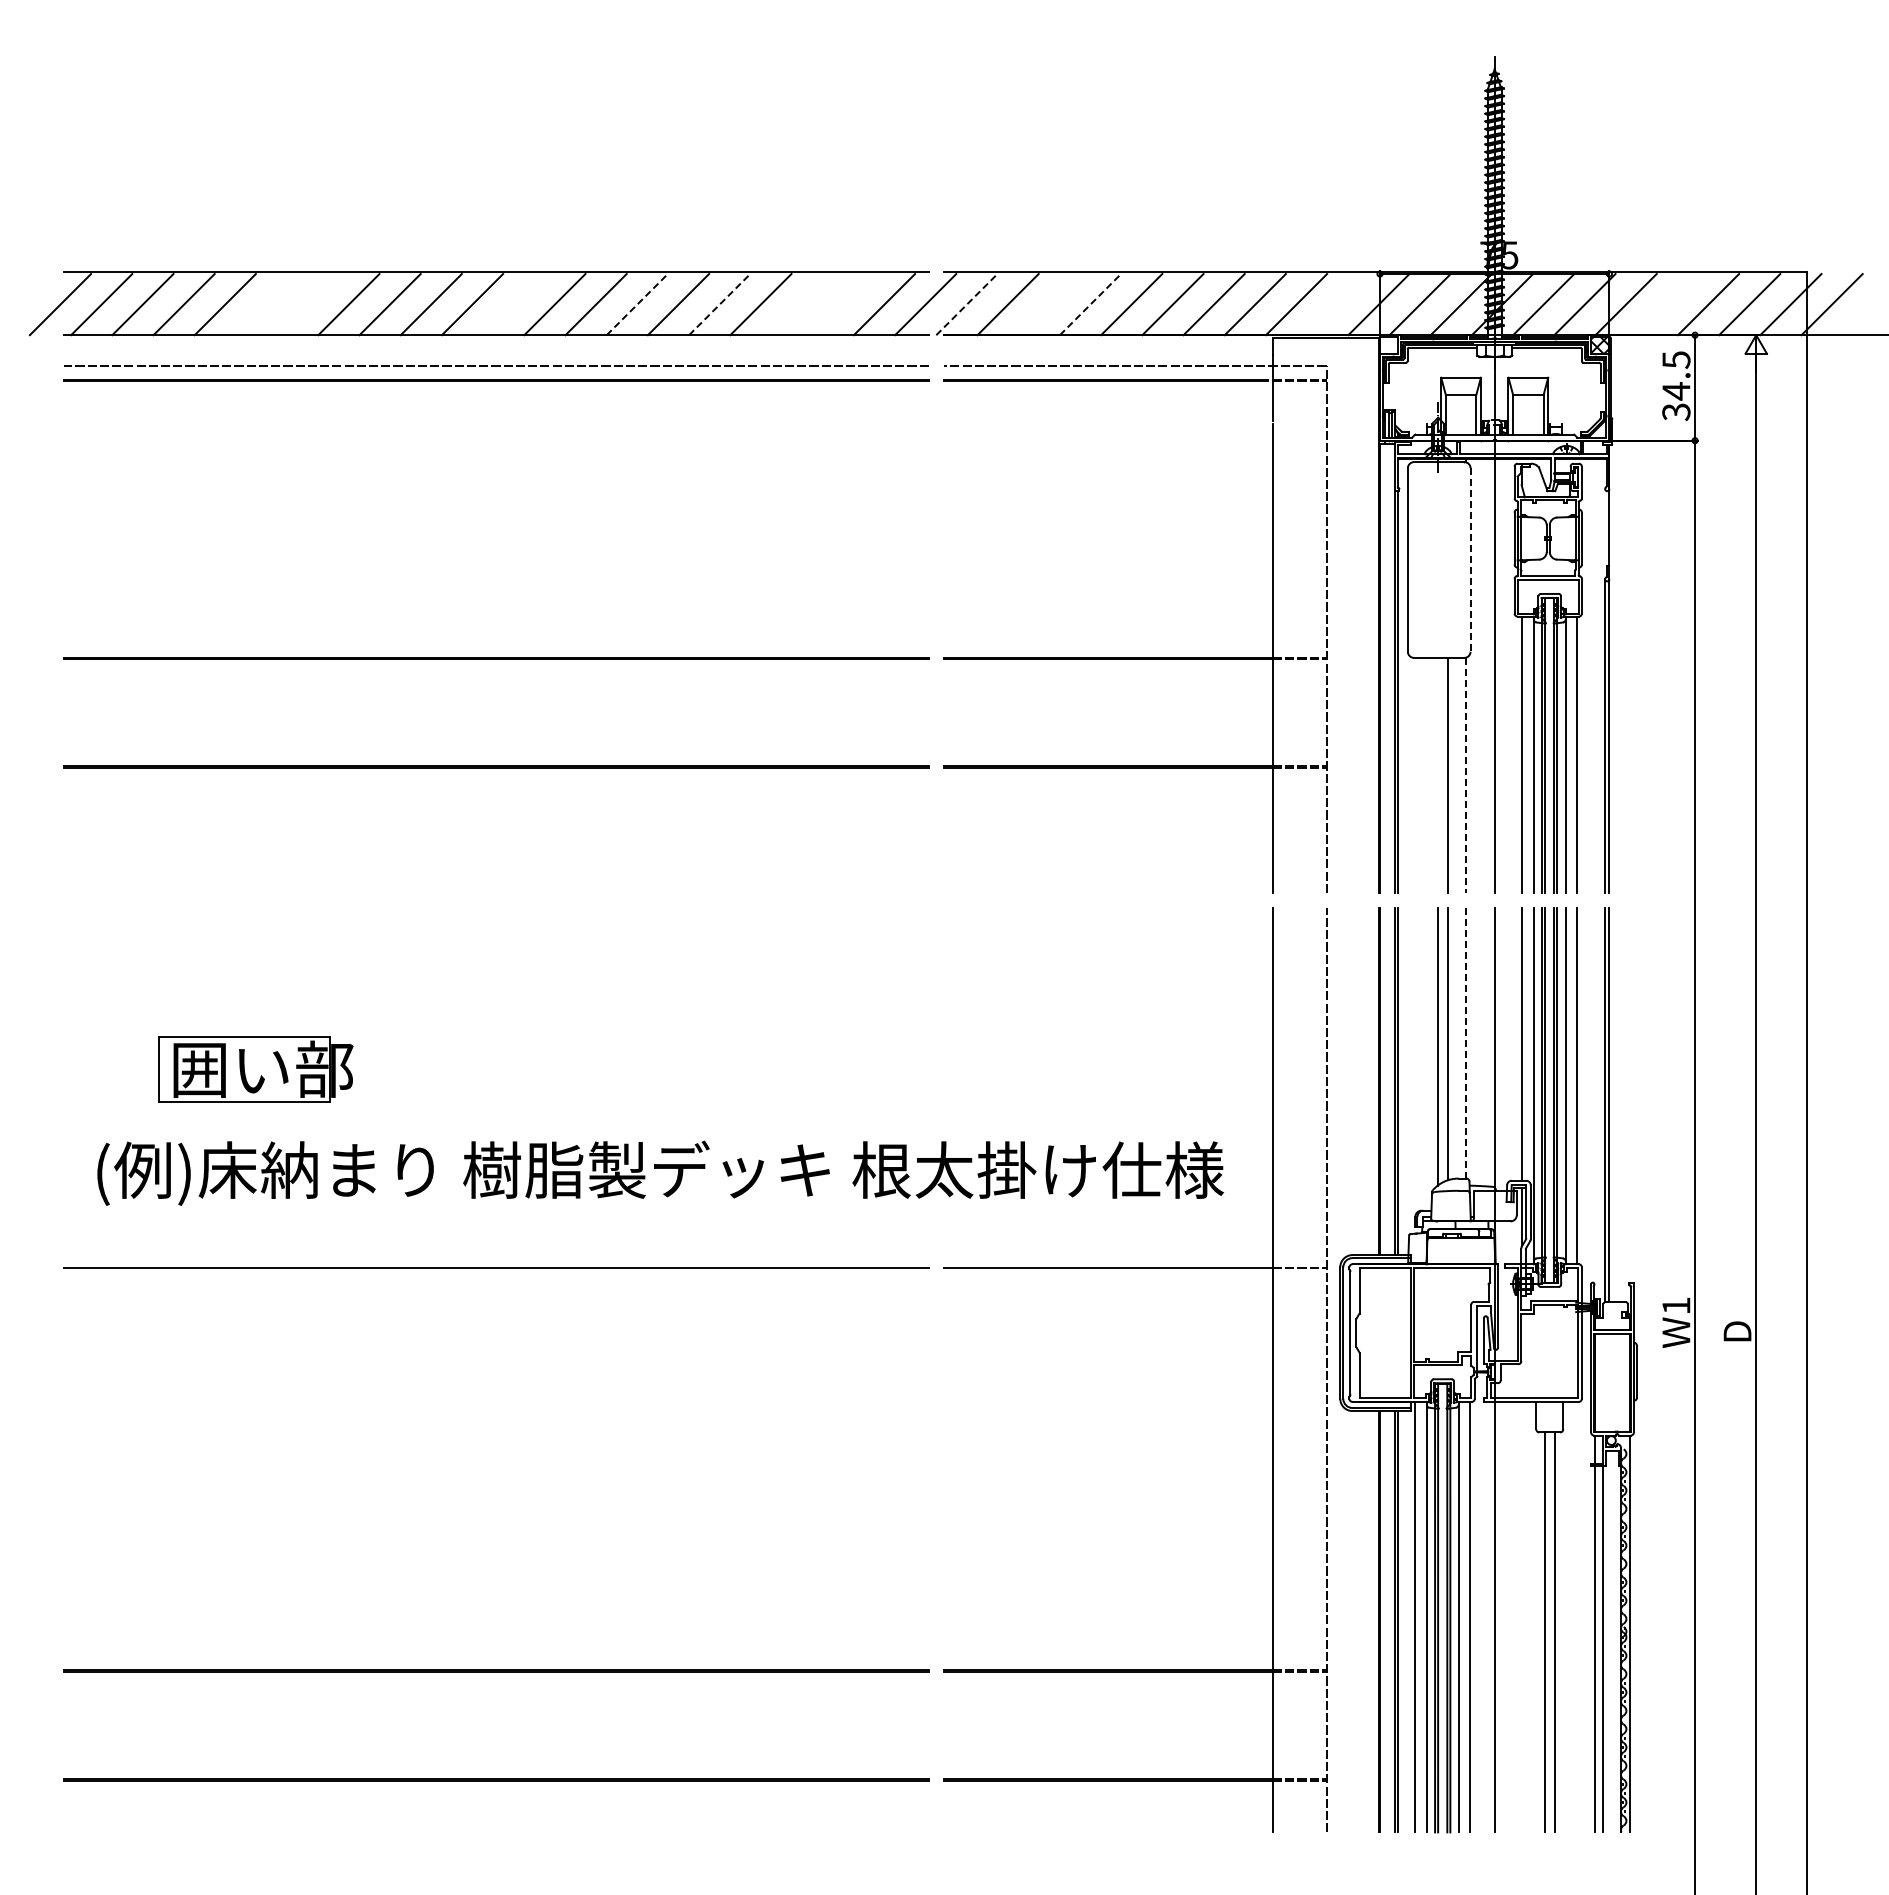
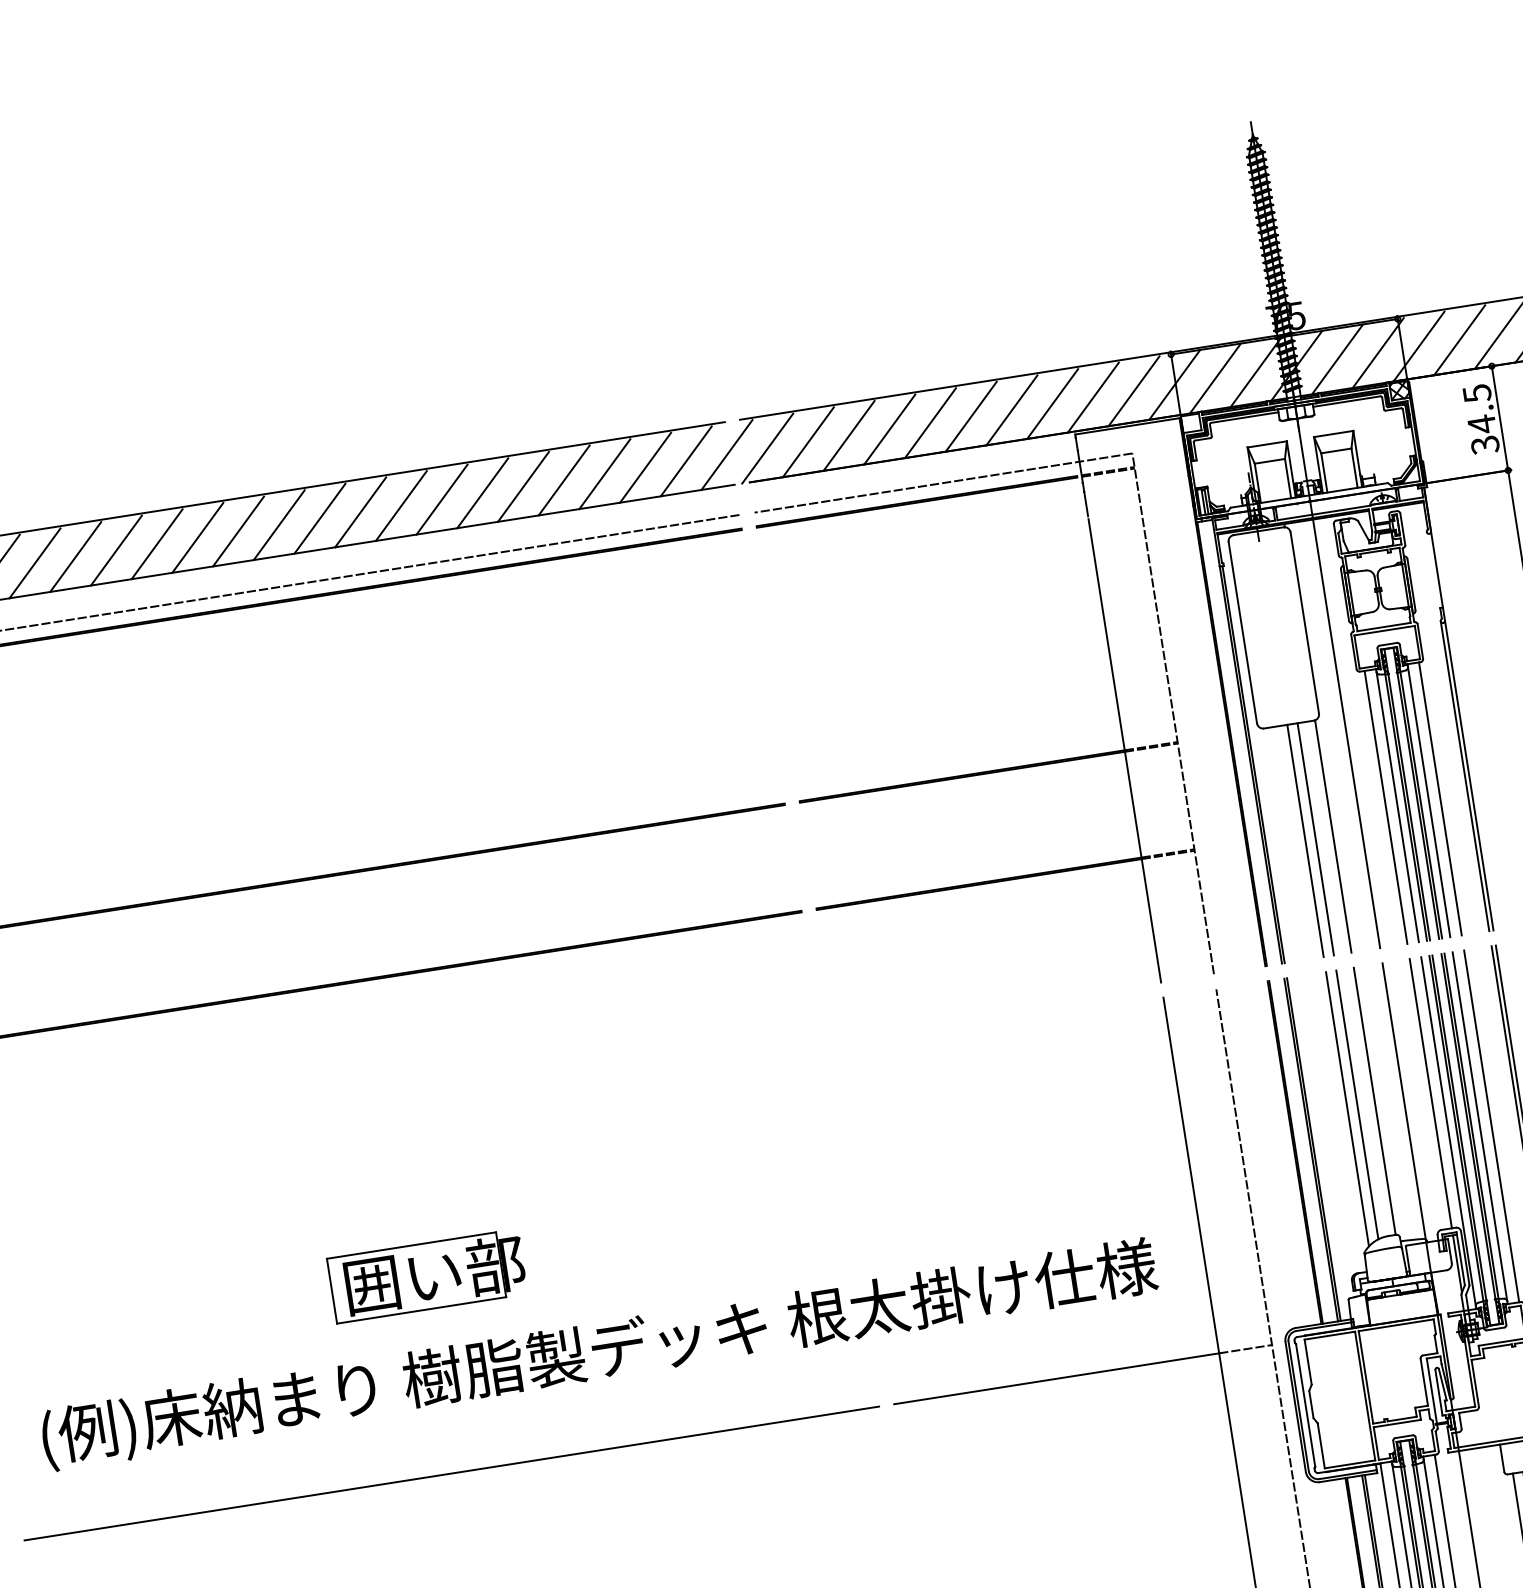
line: (266, 304) -> (75, 556), added
line: (307, 304) -> (116, 550), added
line: (513, 304) -> (319, 518), added
line: (637, 304) -> (442, 499), dashed -> solid
line: (720, 304) -> (524, 486), dashed -> solid
line: (801, 304) -> (604, 474), added
line: (842, 304) -> (644, 467), added
line: (967, 304) -> (768, 448), dashed -> solid
line: (1048, 304) -> (848, 435), added
line: (1090, 304) -> (889, 429), dashed -> solid
line: (1337, 304) -> (1133, 391), added
line: (1666, 304) -> (1458, 340), added
line: (1470, 560) -> (1304, 623), dashed -> solid
line: (1437, 774) -> (1305, 840), added
line: (1465, 775) -> (1333, 836), dashed -> solid
line: (1465, 1043) -> (1374, 1101), dashed -> solid
part: (255, 1069) -> (427, 1276), moved

